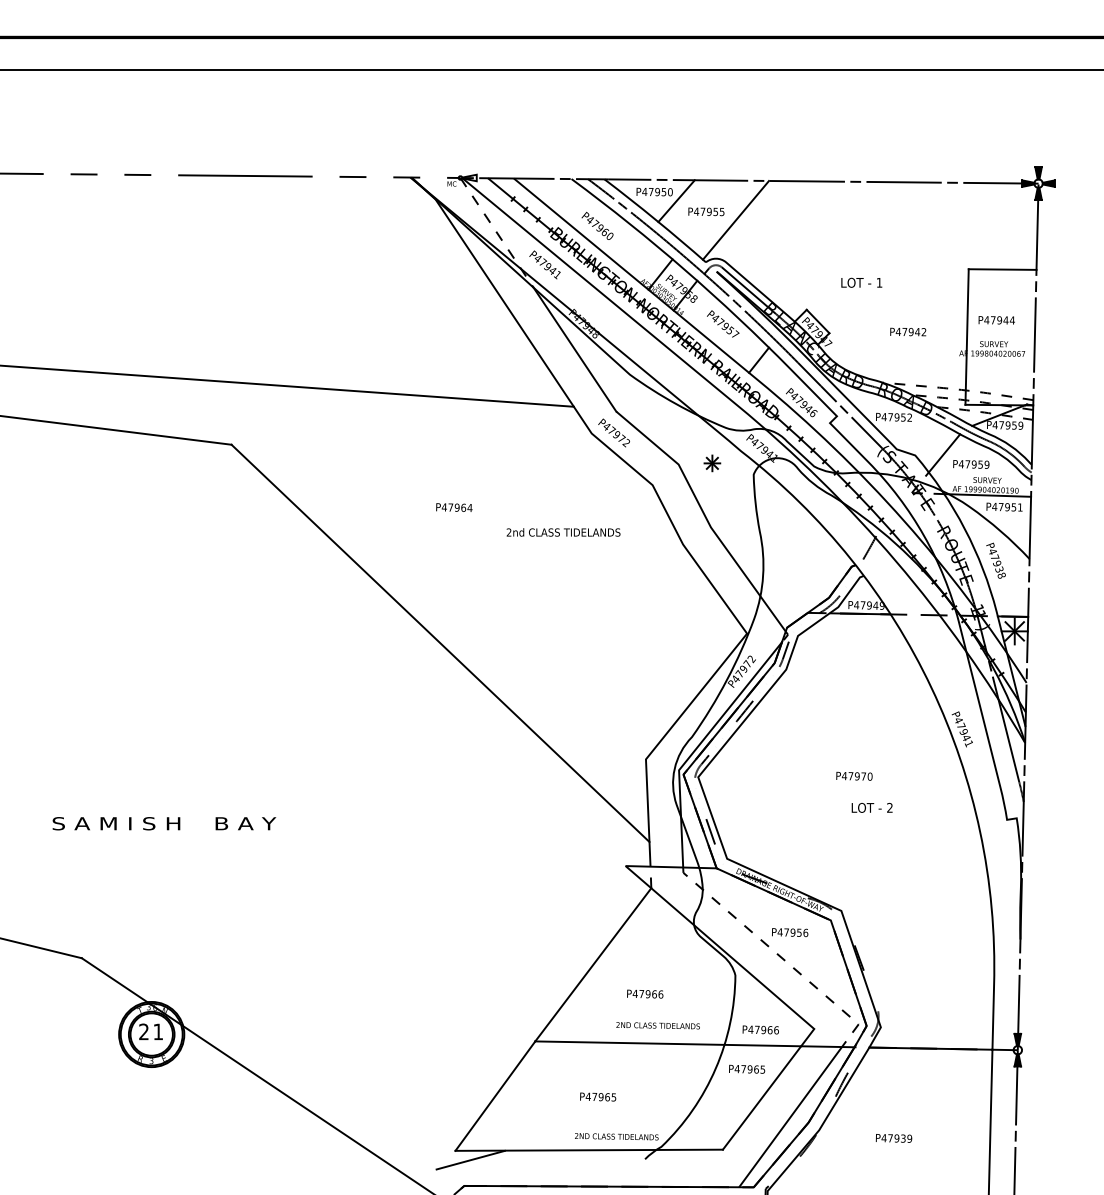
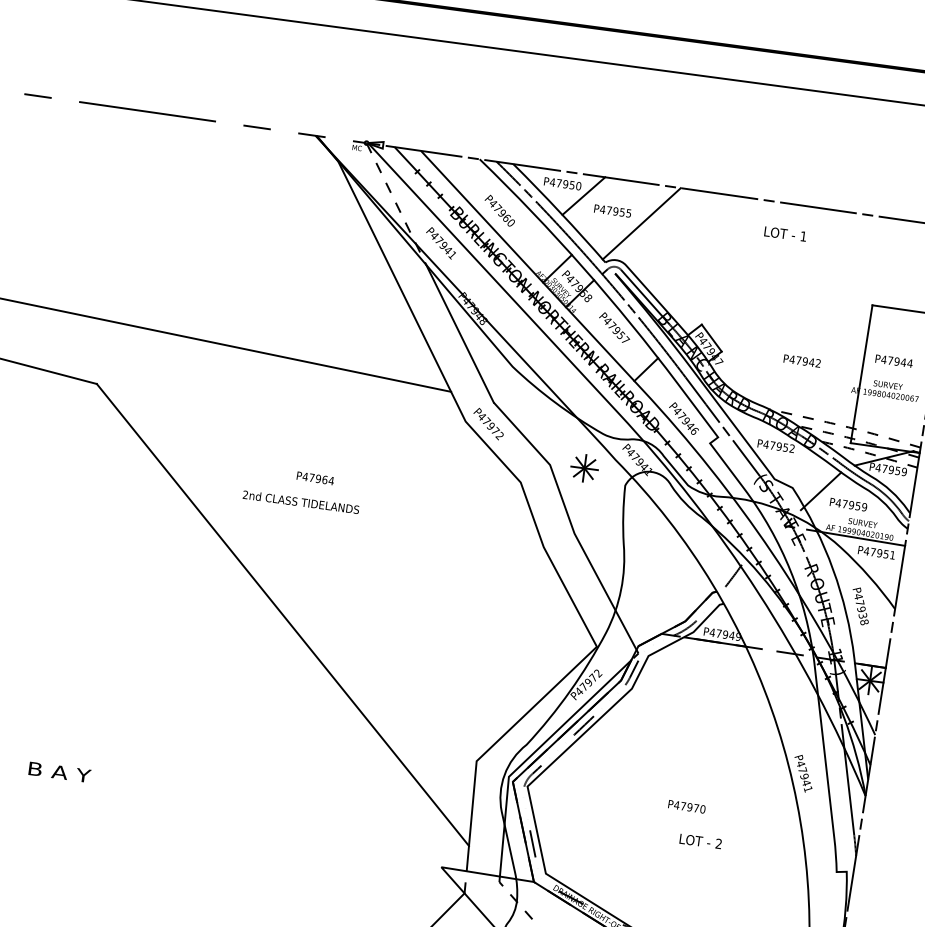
text: (861, 282) -> (785, 233), moved
part: (712, 463) -> (584, 468), size x1.67
text: (563, 532) -> (301, 502), moved

